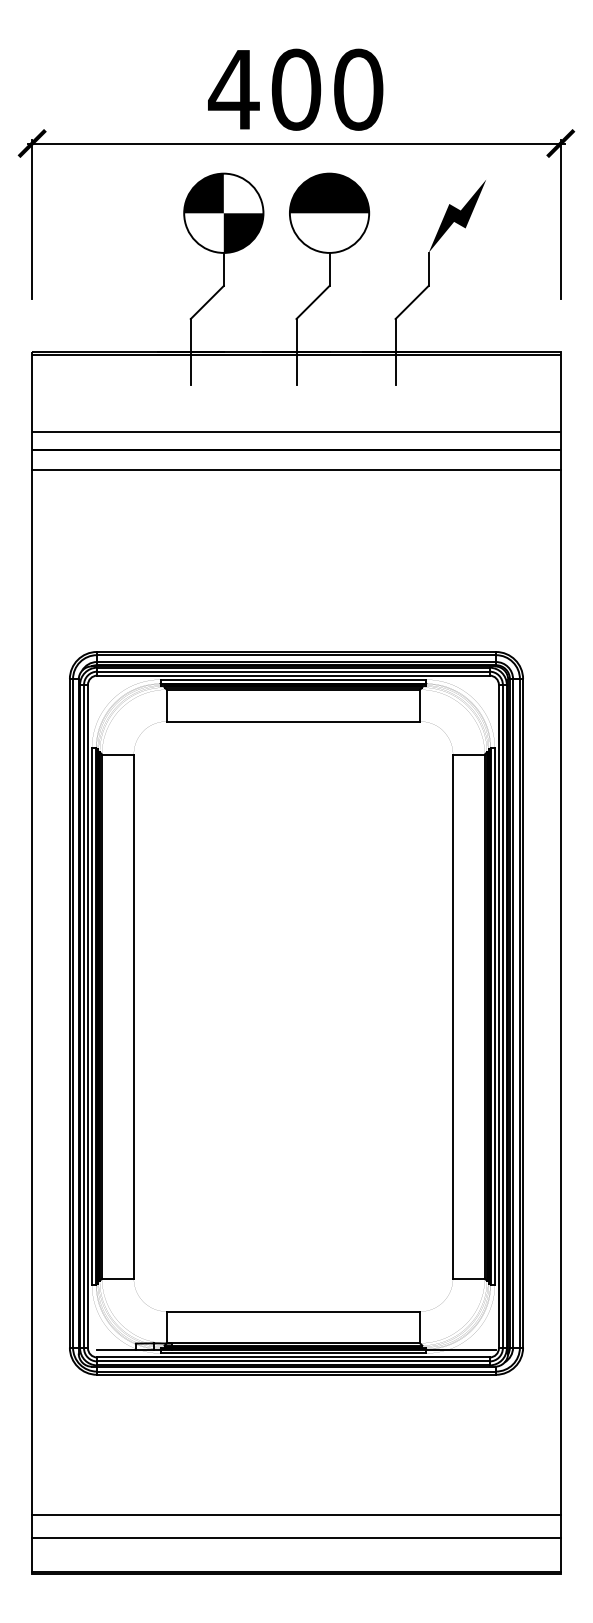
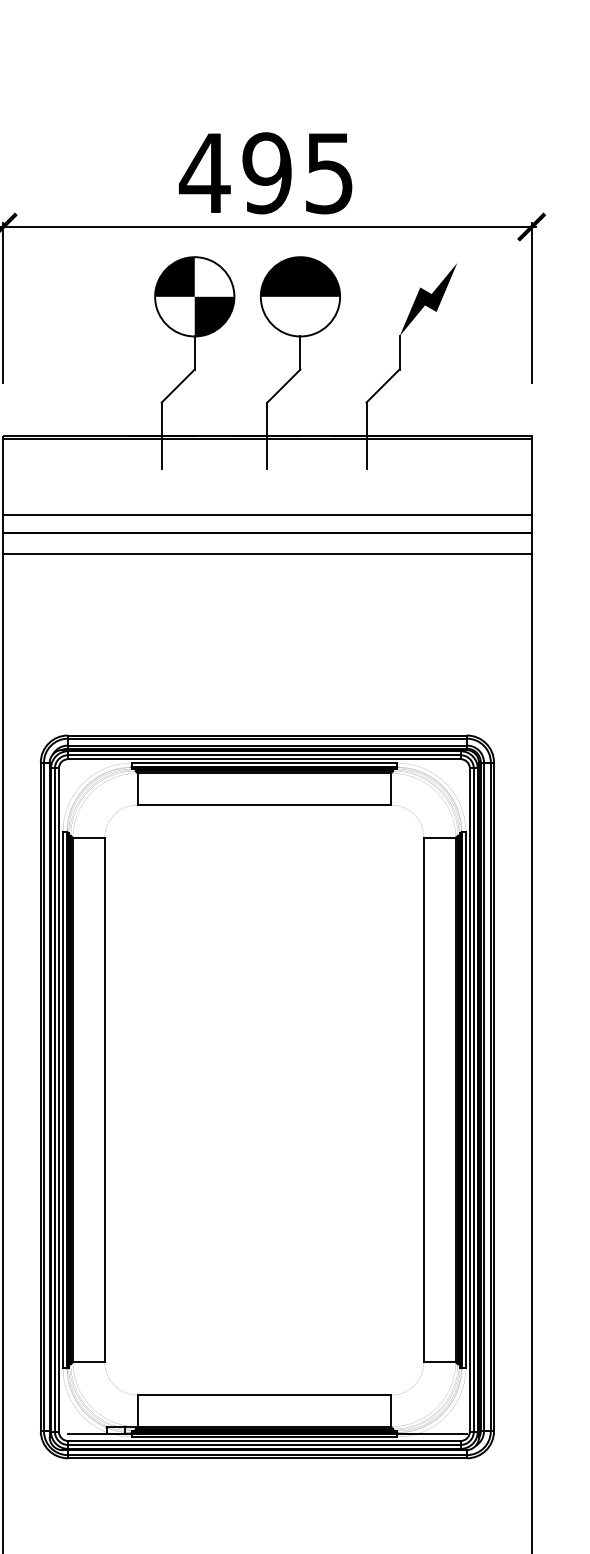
text: (327, 89) -> (298, 173), 400 -> 495

